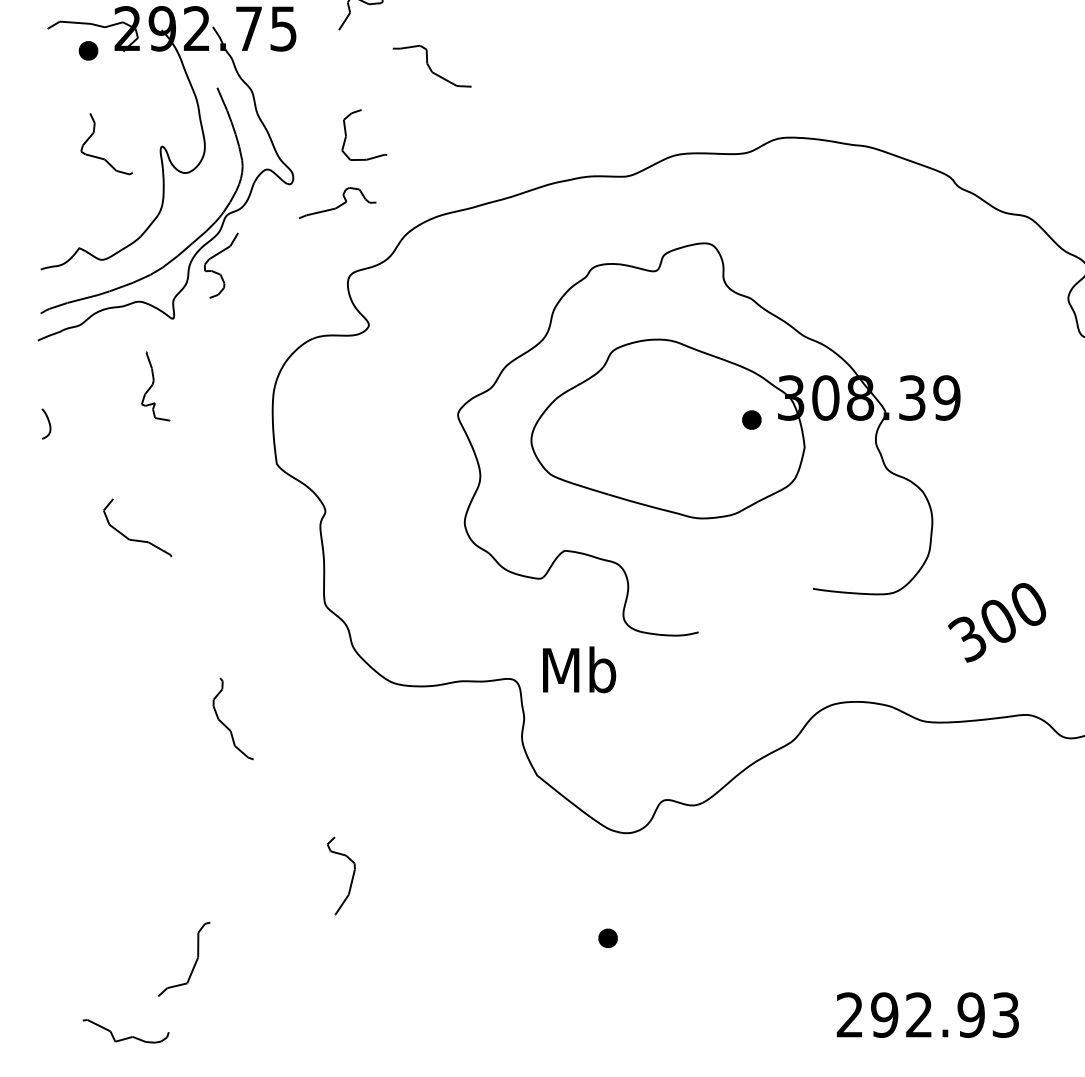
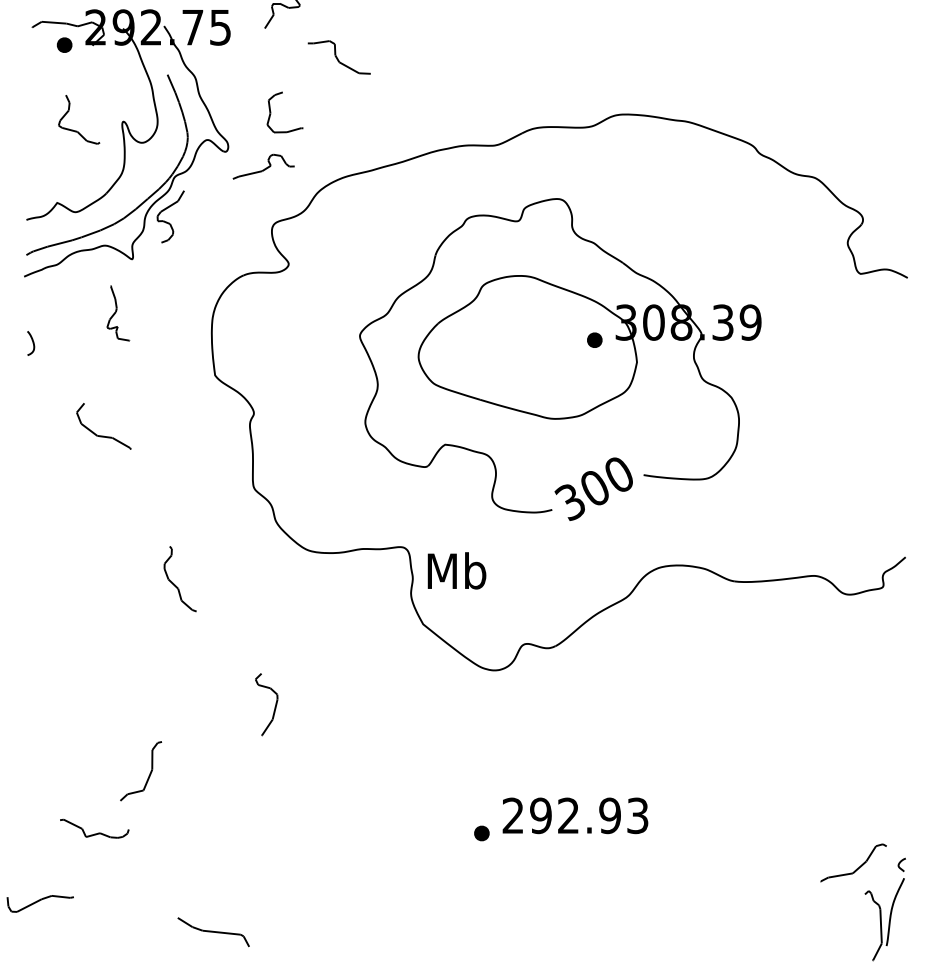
text: (996, 621) -> (593, 488), moved
text: (578, 669) -> (456, 570), moved
part: (607, 938) -> (481, 833), moved
text: (927, 1014) -> (575, 815), moved

